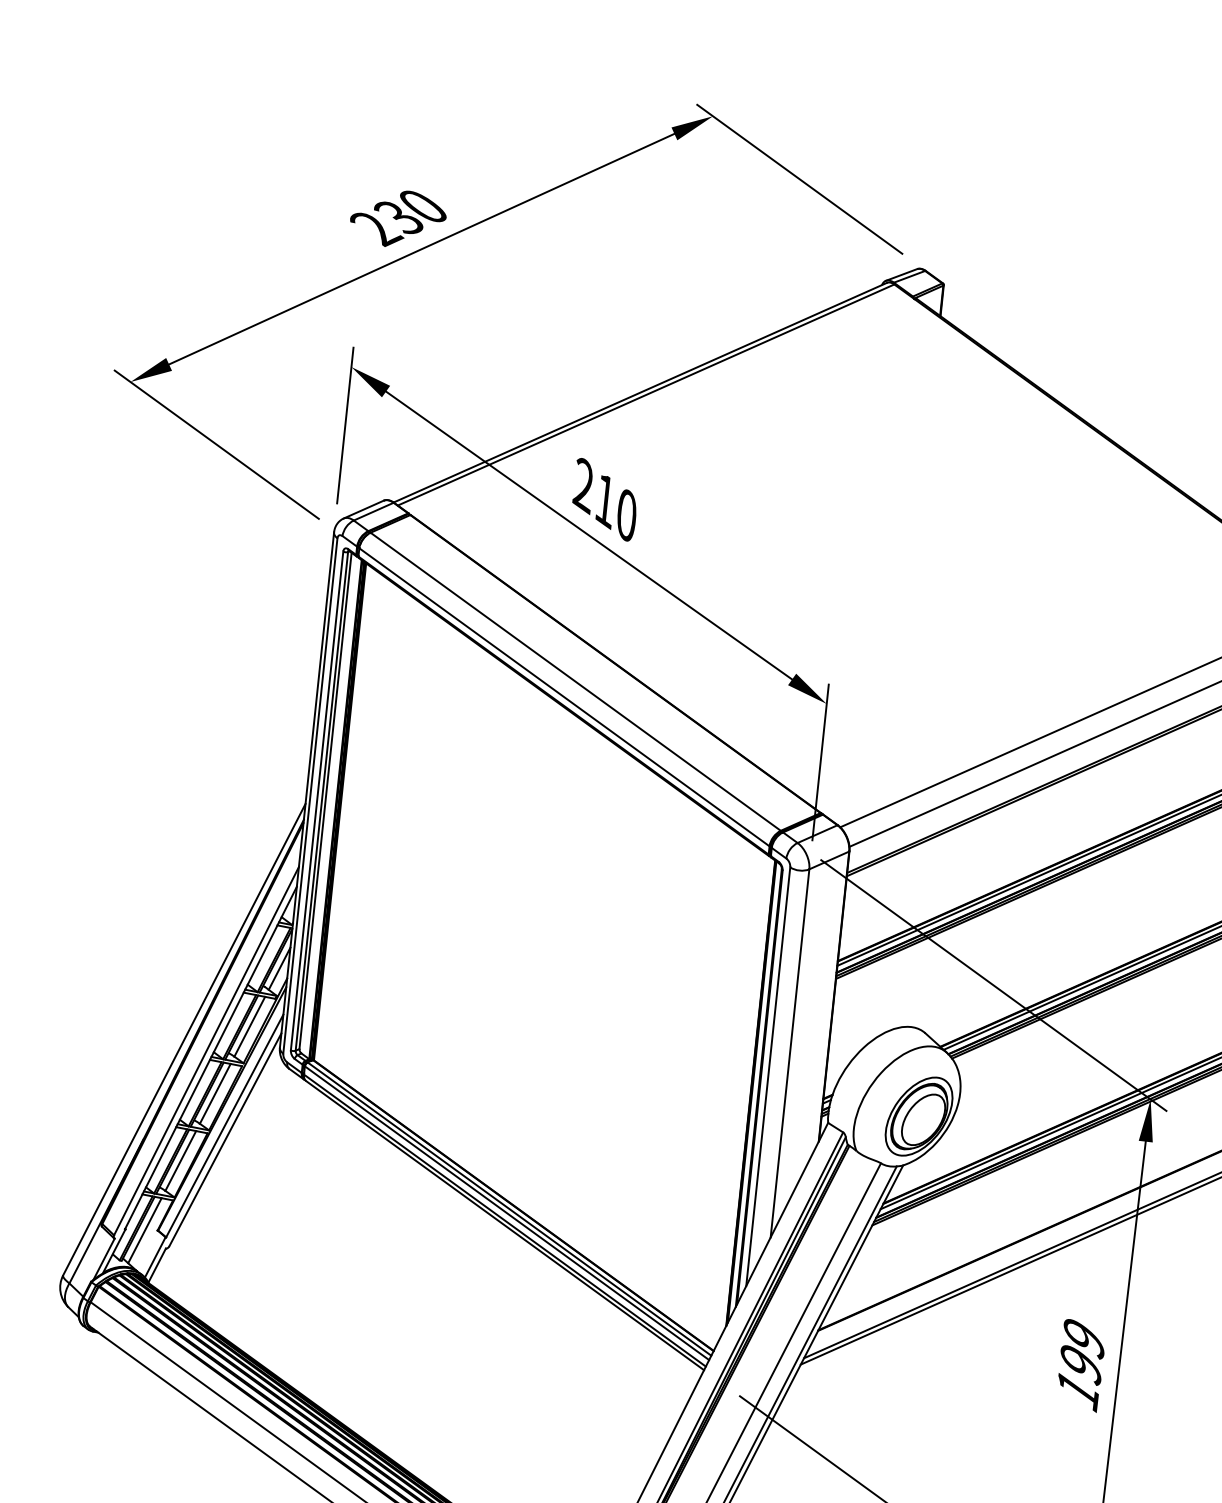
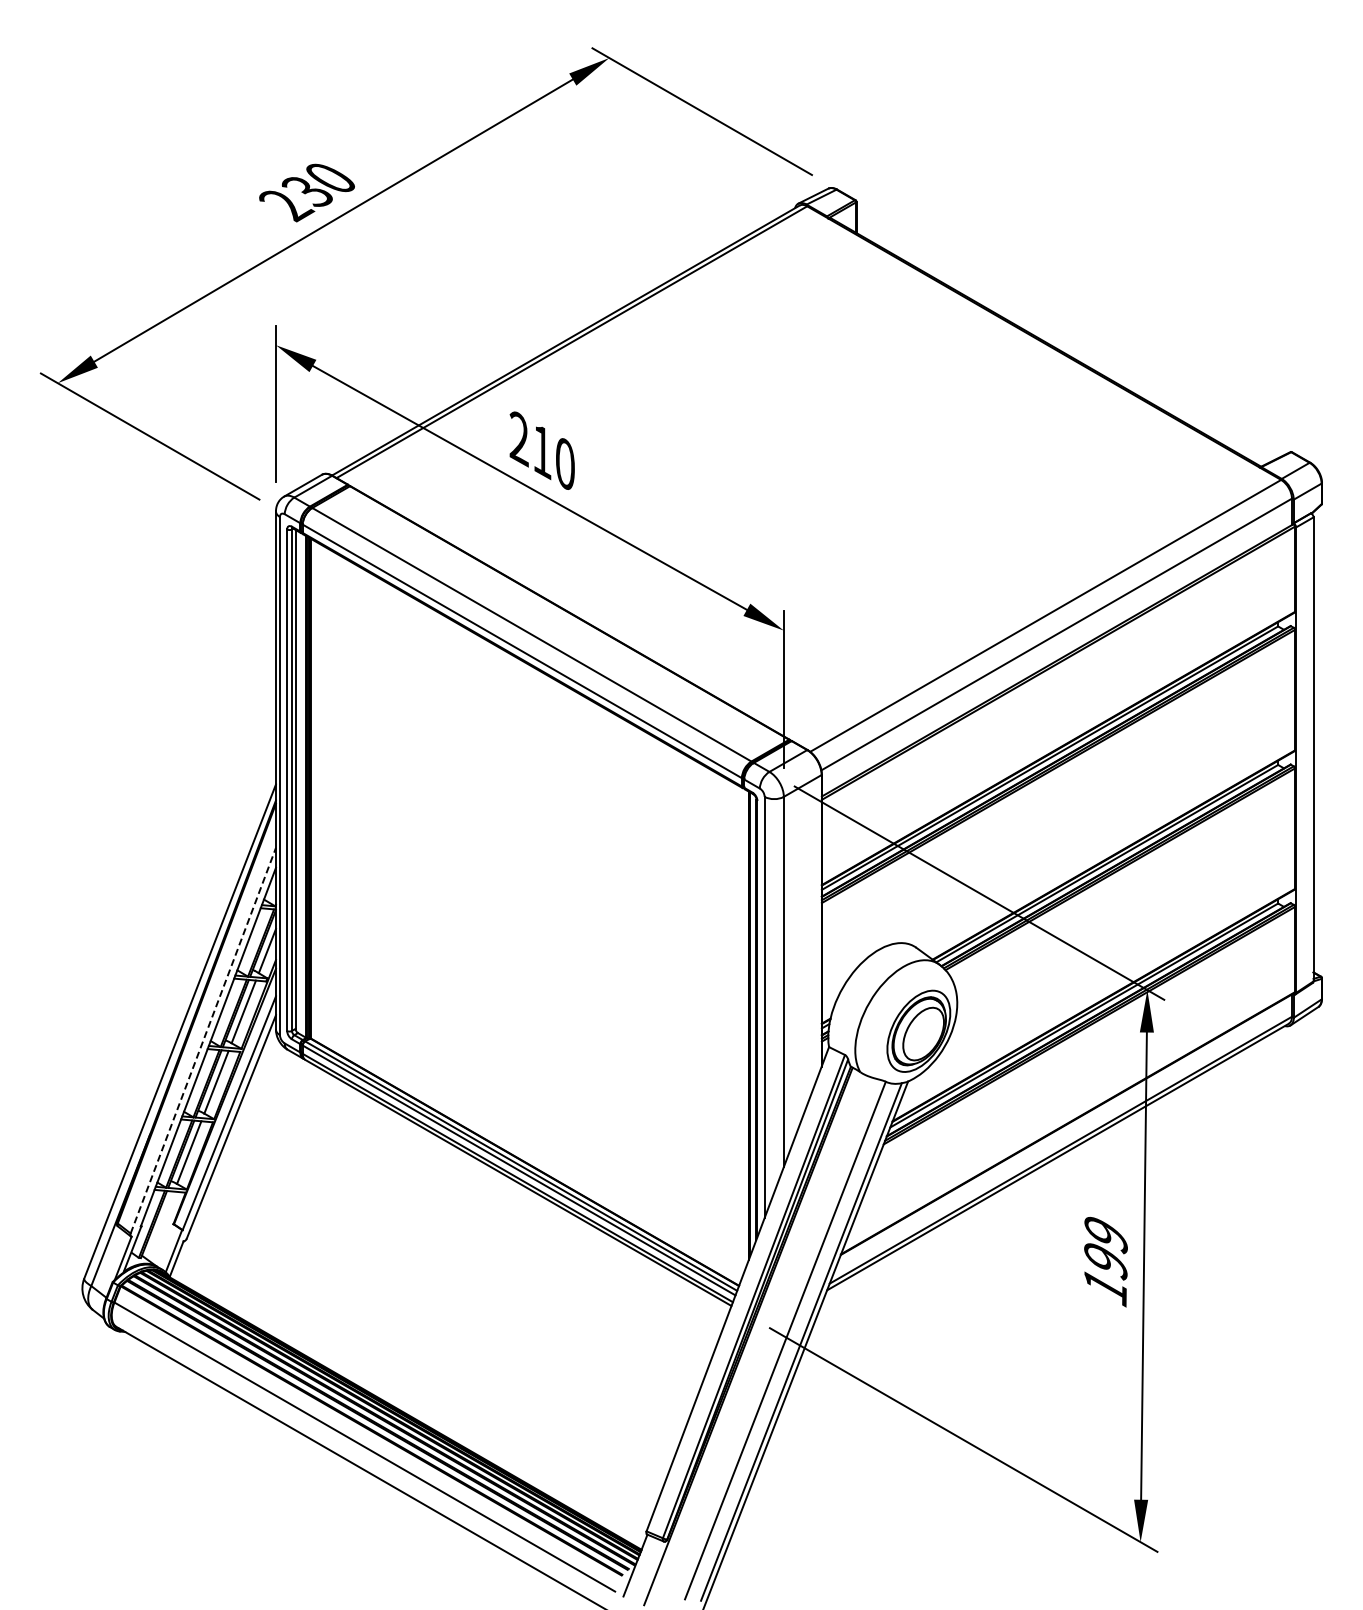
line: (206, 1050) -> (203, 1040), solid -> dashed
line: (144, 1230) -> (160, 1225), removed

